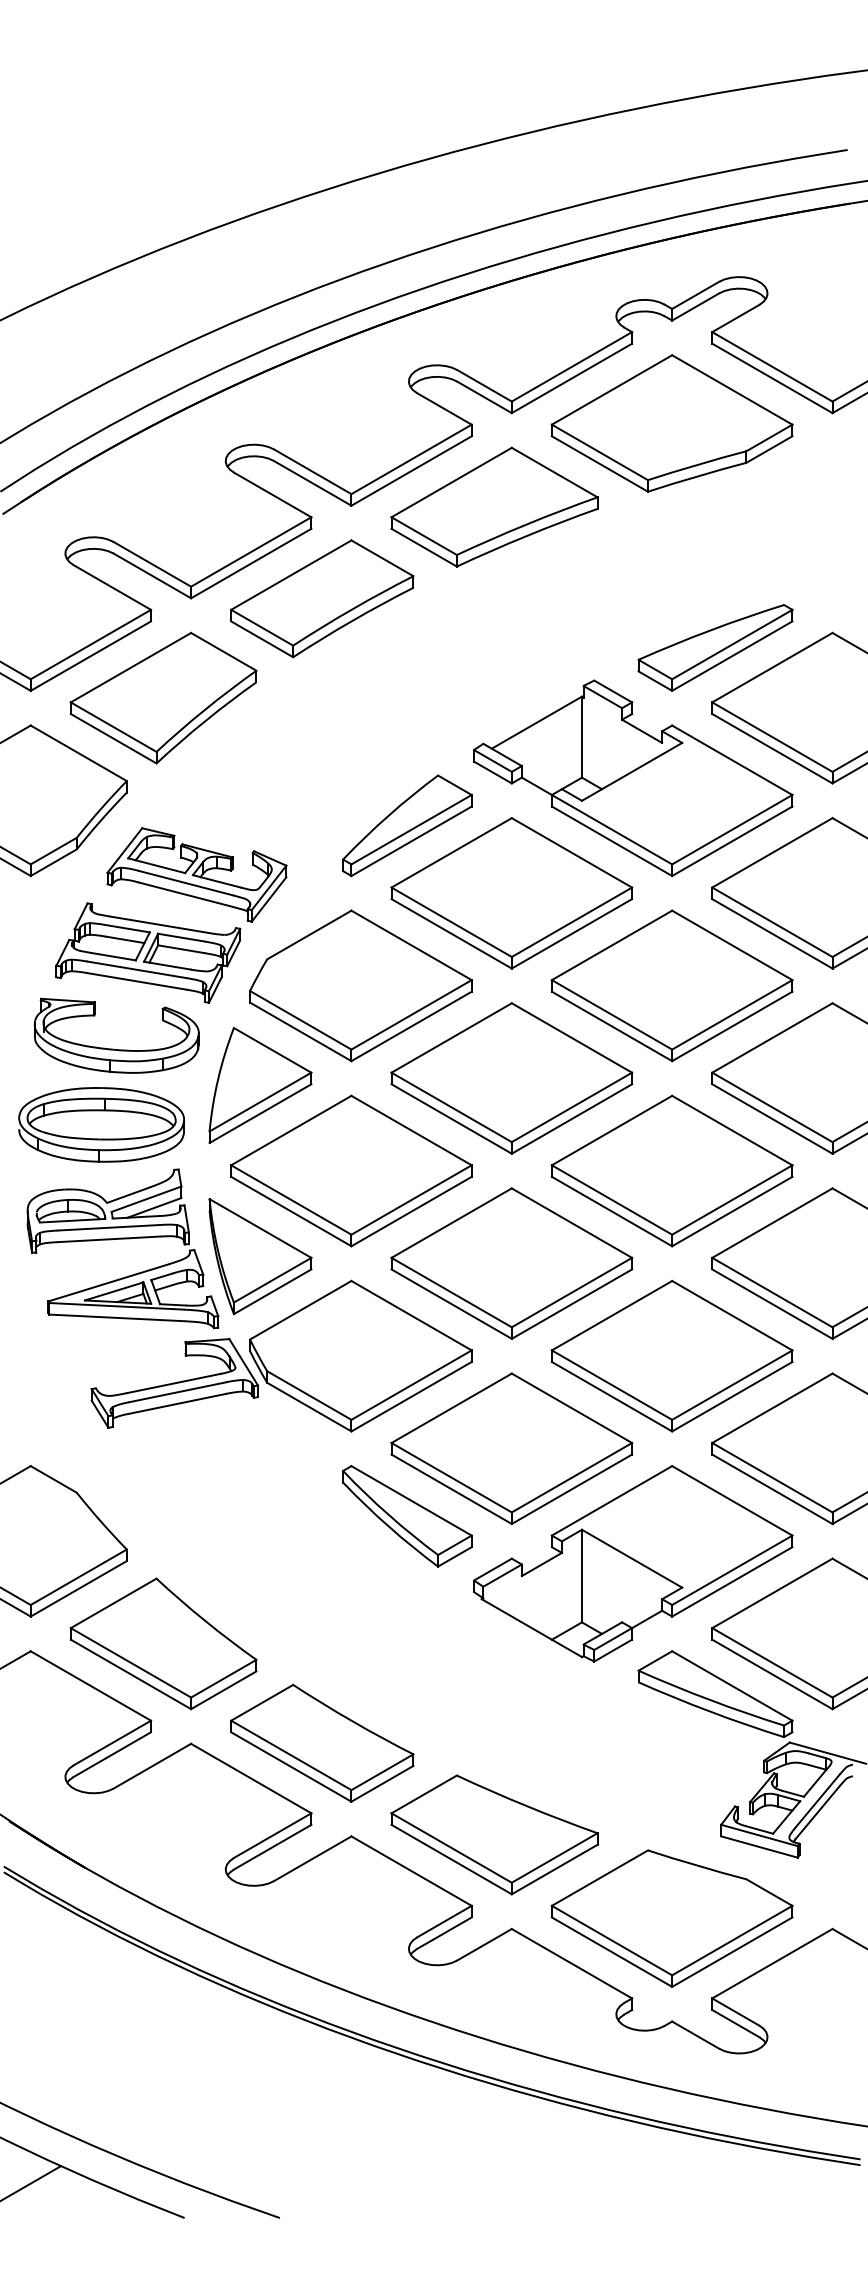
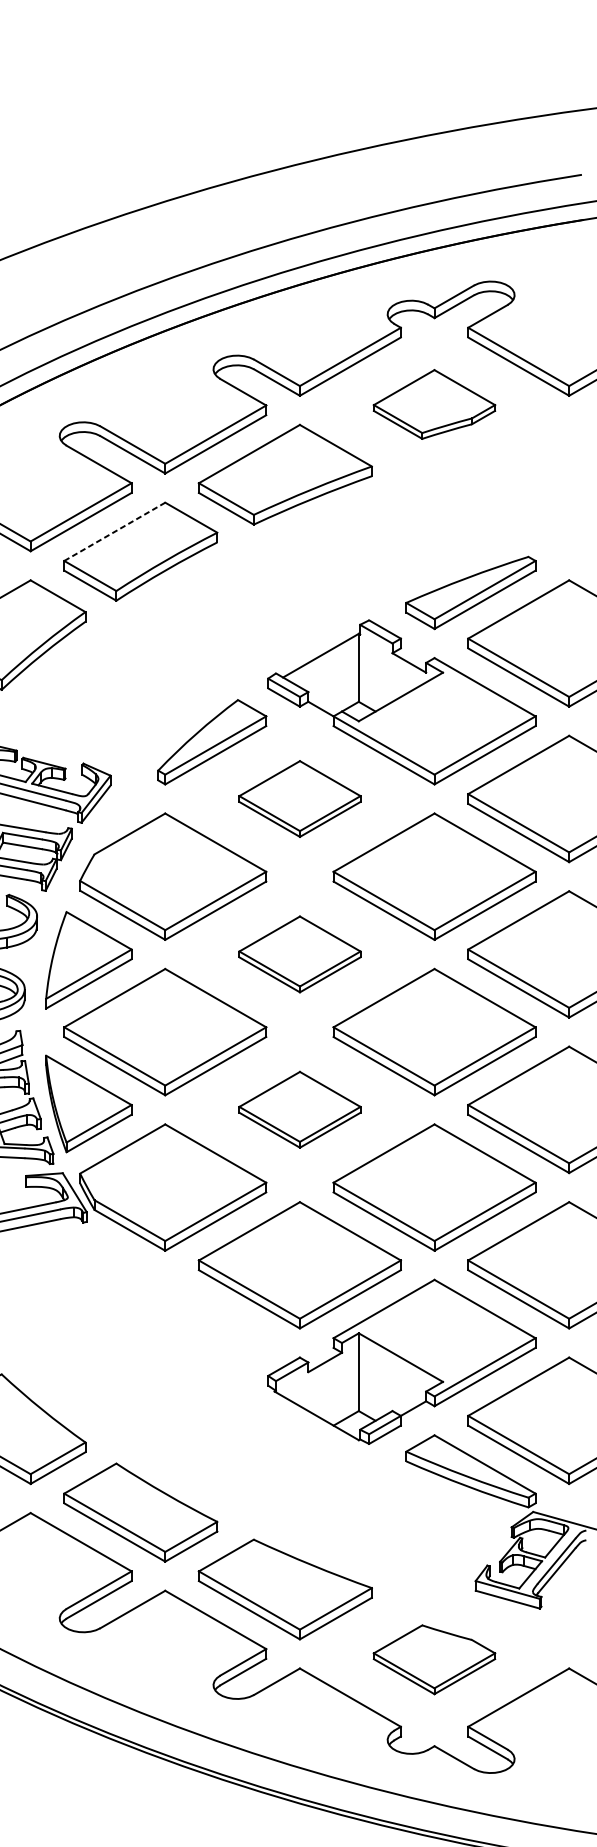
part: (671, 423) -> (433, 404), size x0.6
line: (291, 574) -> (114, 531), solid -> dashed
part: (511, 893) -> (299, 799), size x0.6
part: (511, 1078) -> (299, 954), size x0.6
part: (511, 1263) -> (299, 1109), size x0.6
part: (407, 1516) -> (212, 1322), removed
part: (671, 1918) -> (433, 1659), size x0.6

